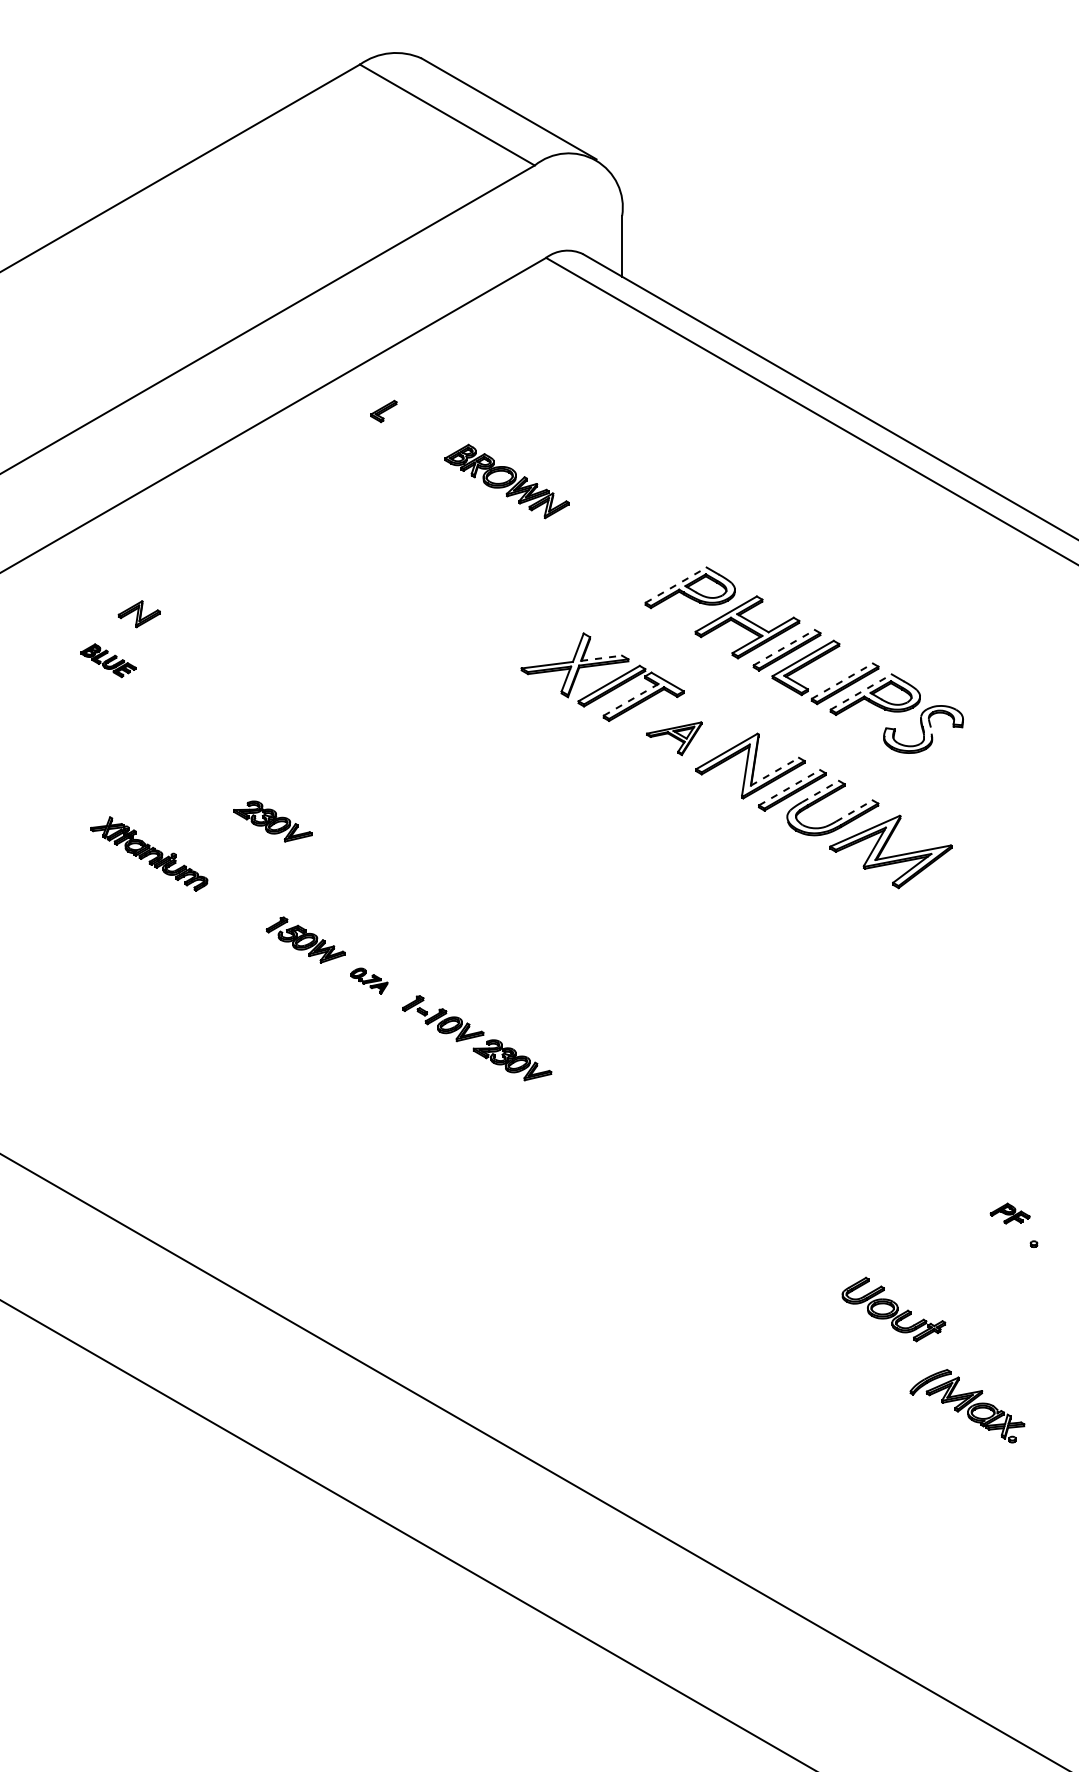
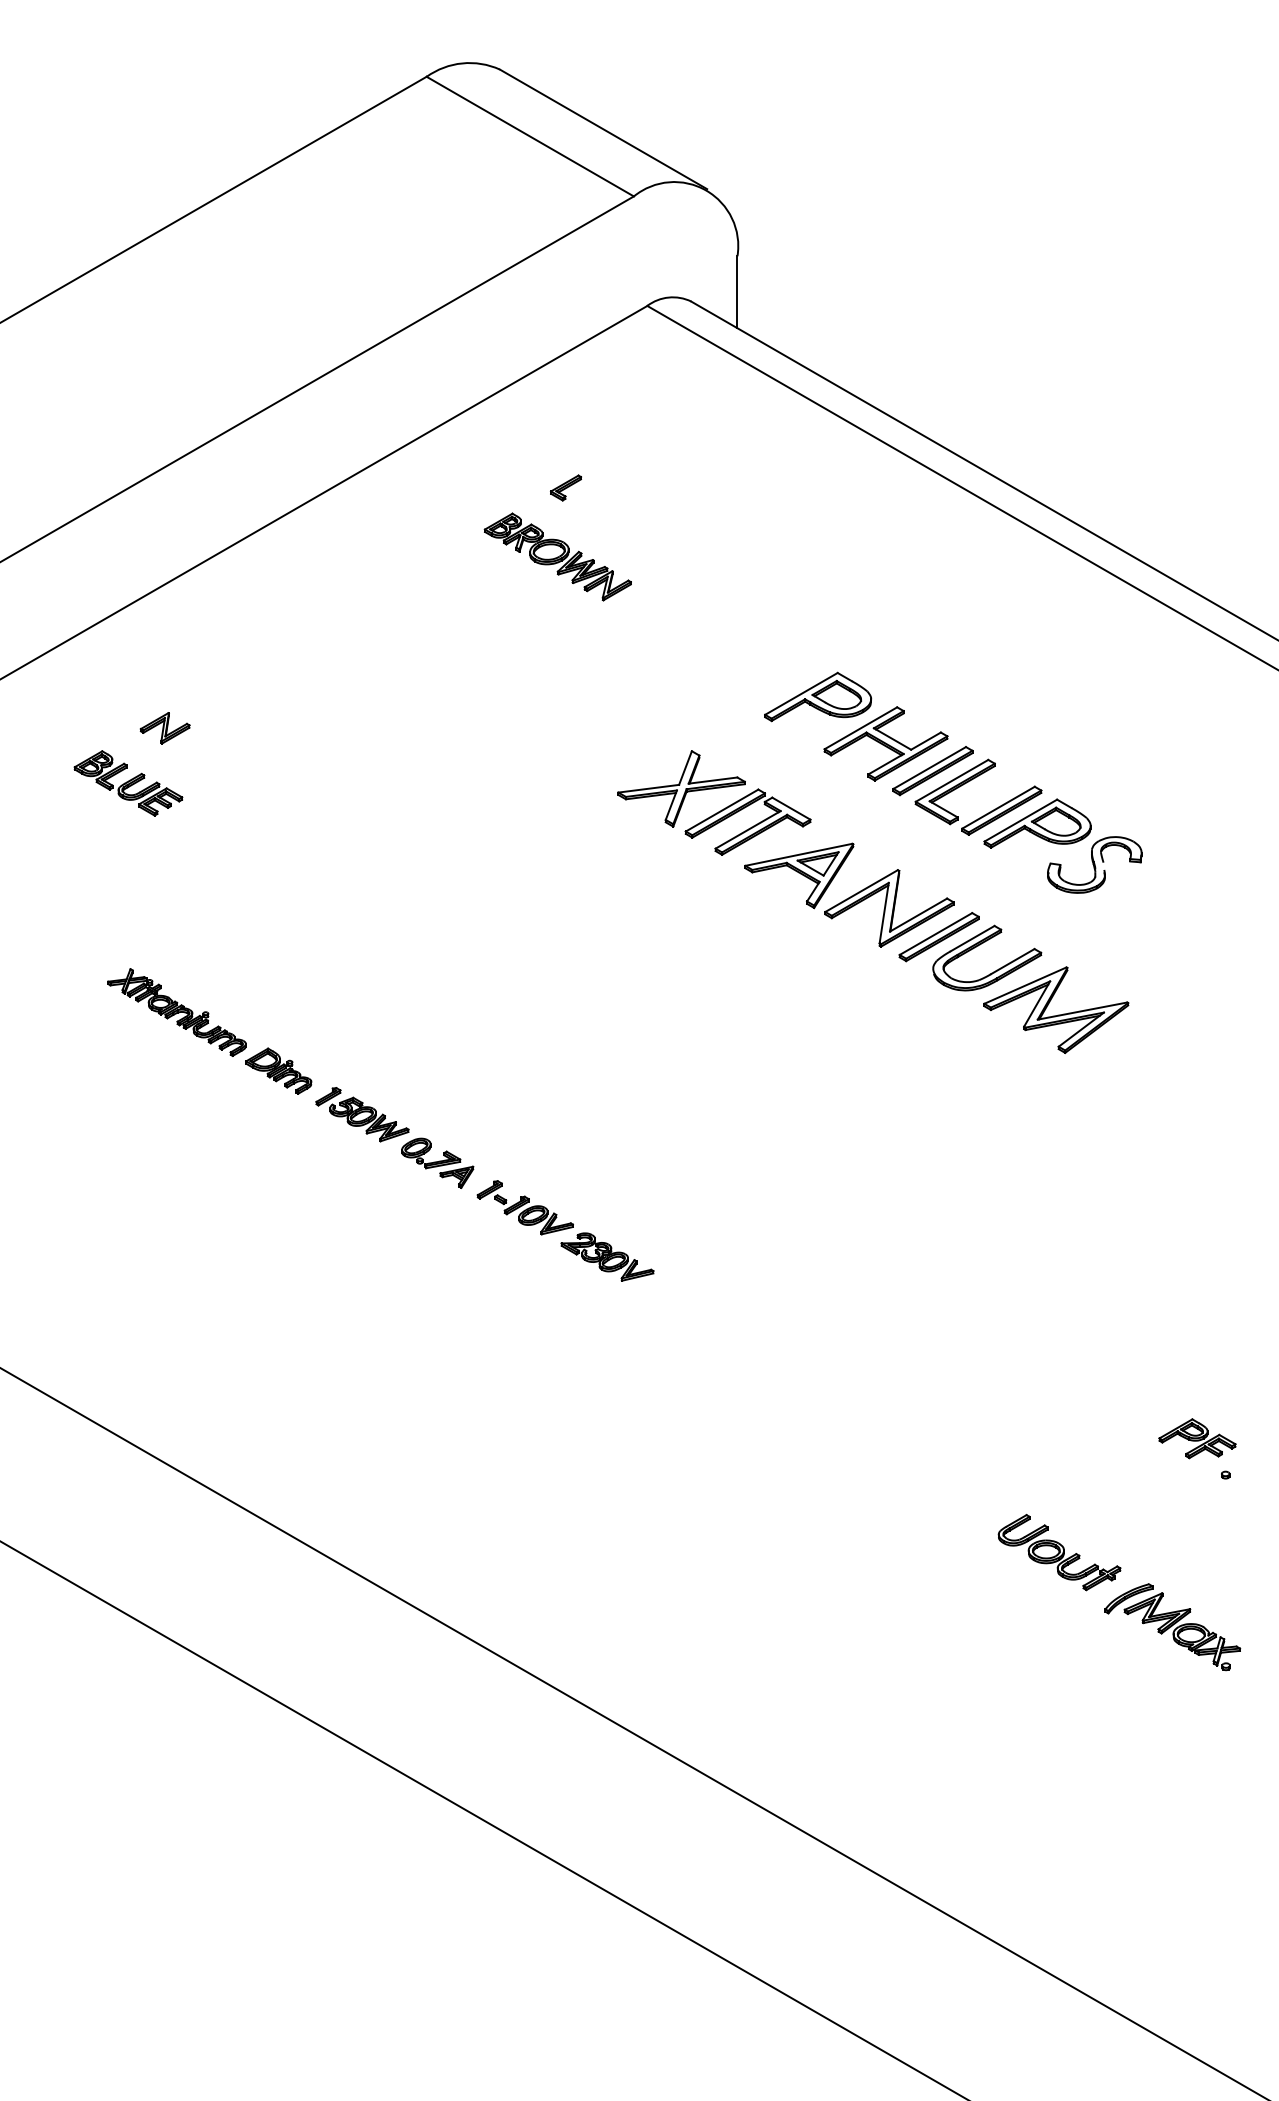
part: (383, 411) -> (565, 487), moved
part: (506, 481) -> (557, 556), moved
line: (676, 584) -> (801, 693), dashed -> solid
line: (784, 648) -> (929, 768), dashed -> solid
line: (601, 658) -> (713, 780), dashed -> solid
part: (108, 660) -> (128, 783), size x1.67
line: (842, 681) -> (998, 807), dashed -> solid
line: (860, 691) -> (1020, 820), dashed -> solid
line: (631, 699) -> (748, 829), dashed -> solid
part: (674, 738) -> (799, 875), size x1.67
line: (774, 772) -> (918, 915), dashed -> solid
line: (789, 788) -> (935, 934), dashed -> solid
line: (821, 791) -> (973, 938), dashed -> solid
line: (855, 810) -> (1013, 961), dashed -> solid
part: (272, 821) -> (323, 973), removed
part: (234, 902) -> (278, 1070), added
part: (369, 980) -> (437, 1162), size x1.67
part: (1010, 1213) -> (1197, 1438), size x1.67
part: (967, 1406) -> (1172, 1627), moved

